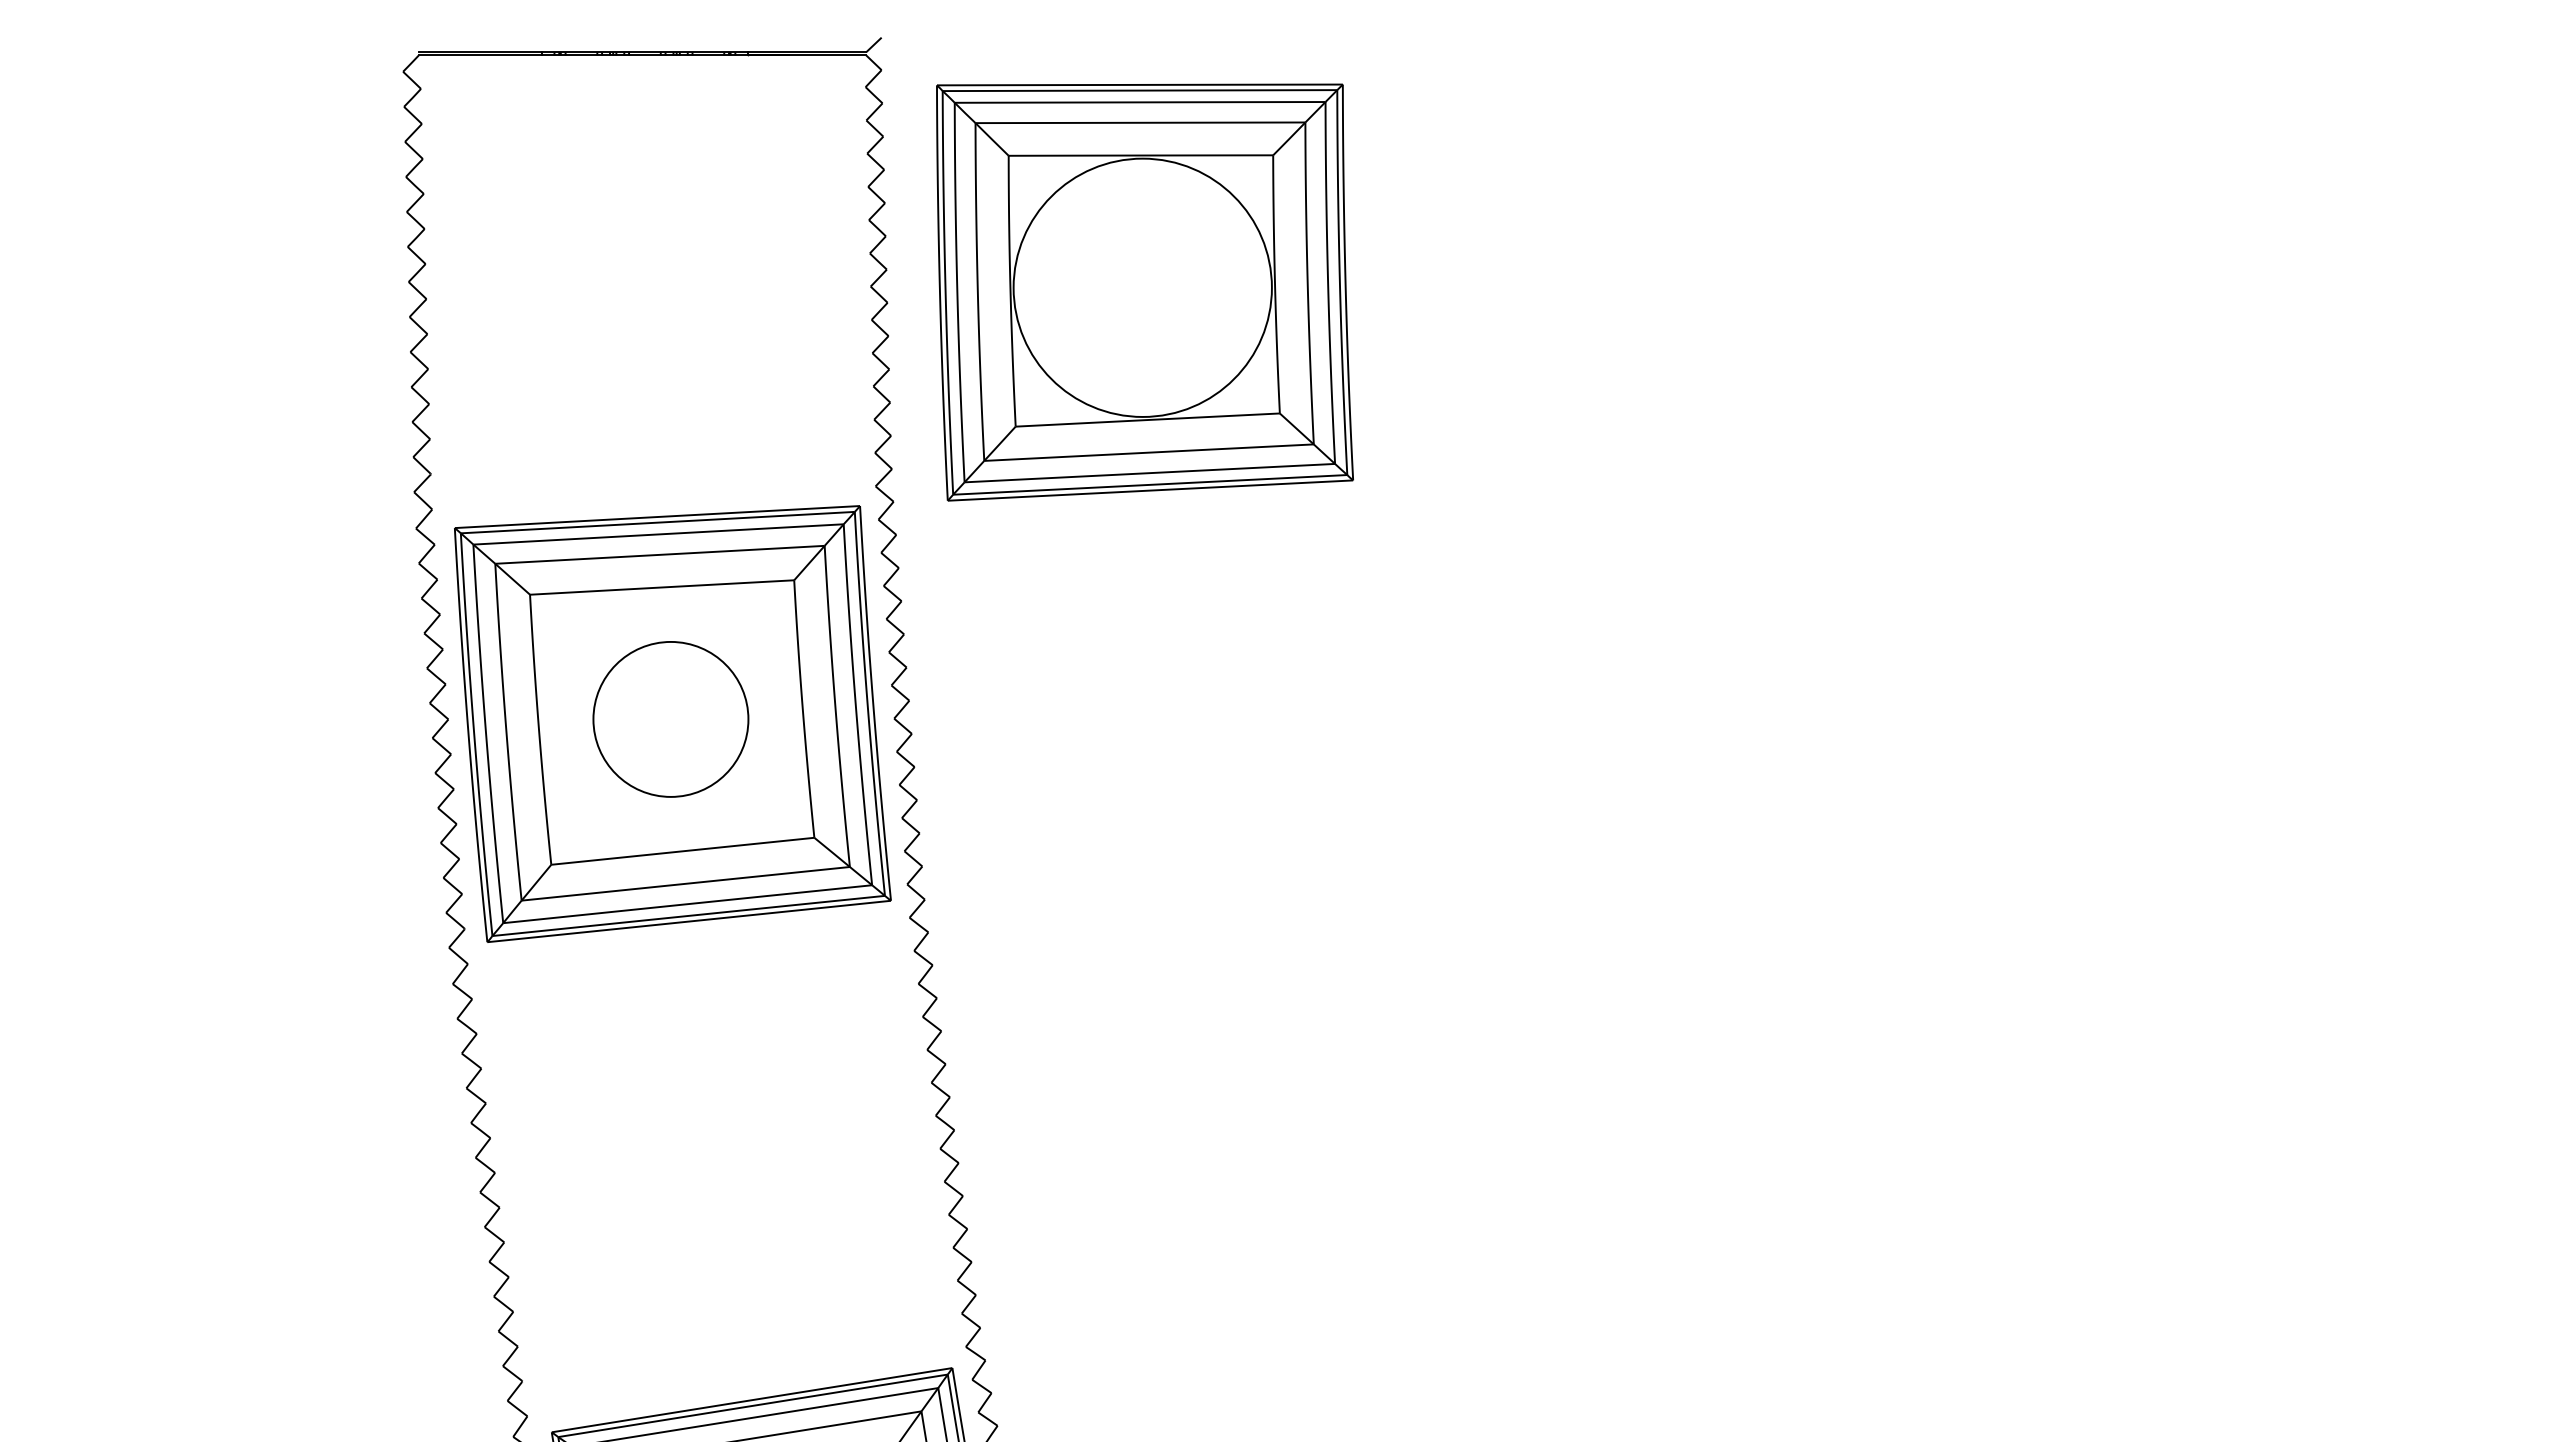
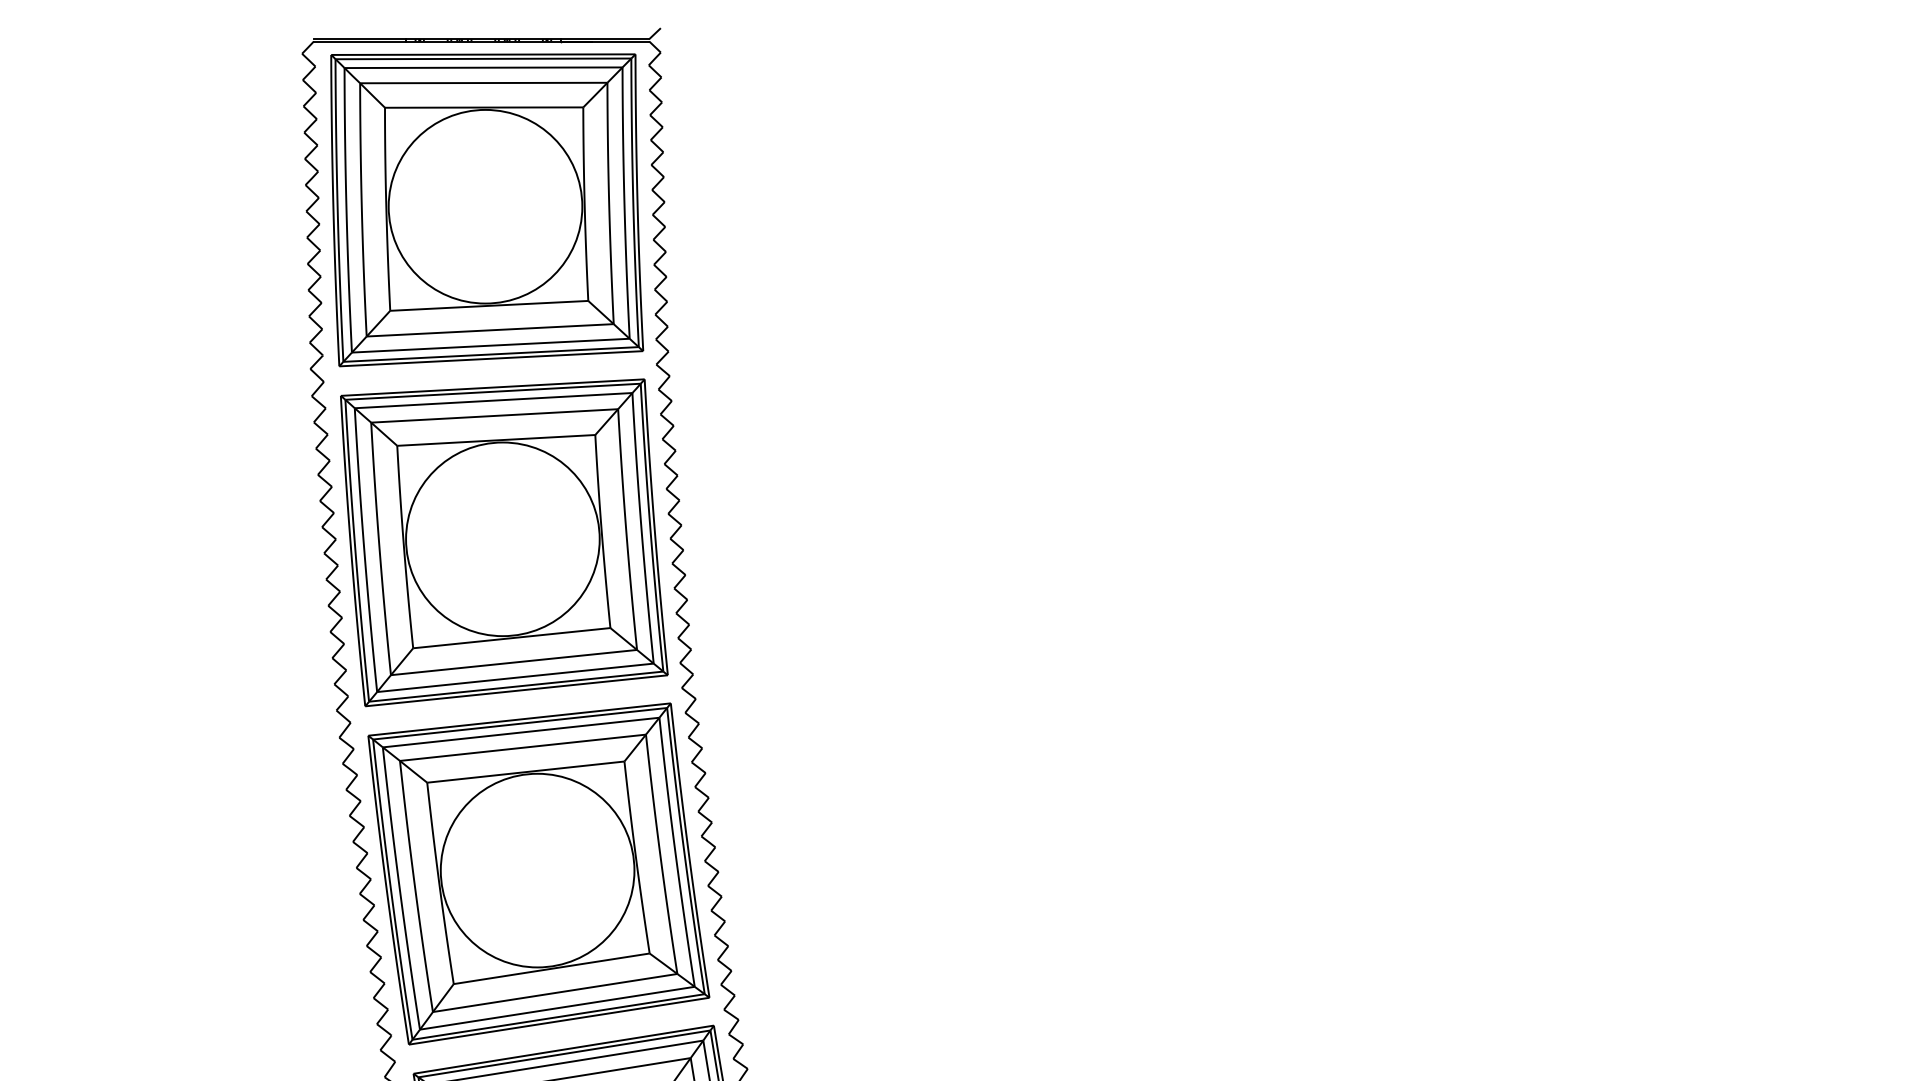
part: (1144, 292) -> (486, 210), moved
circle: (670, 719) -> (502, 539), size x1.67
part: (718, 1165) -> (538, 873), added

